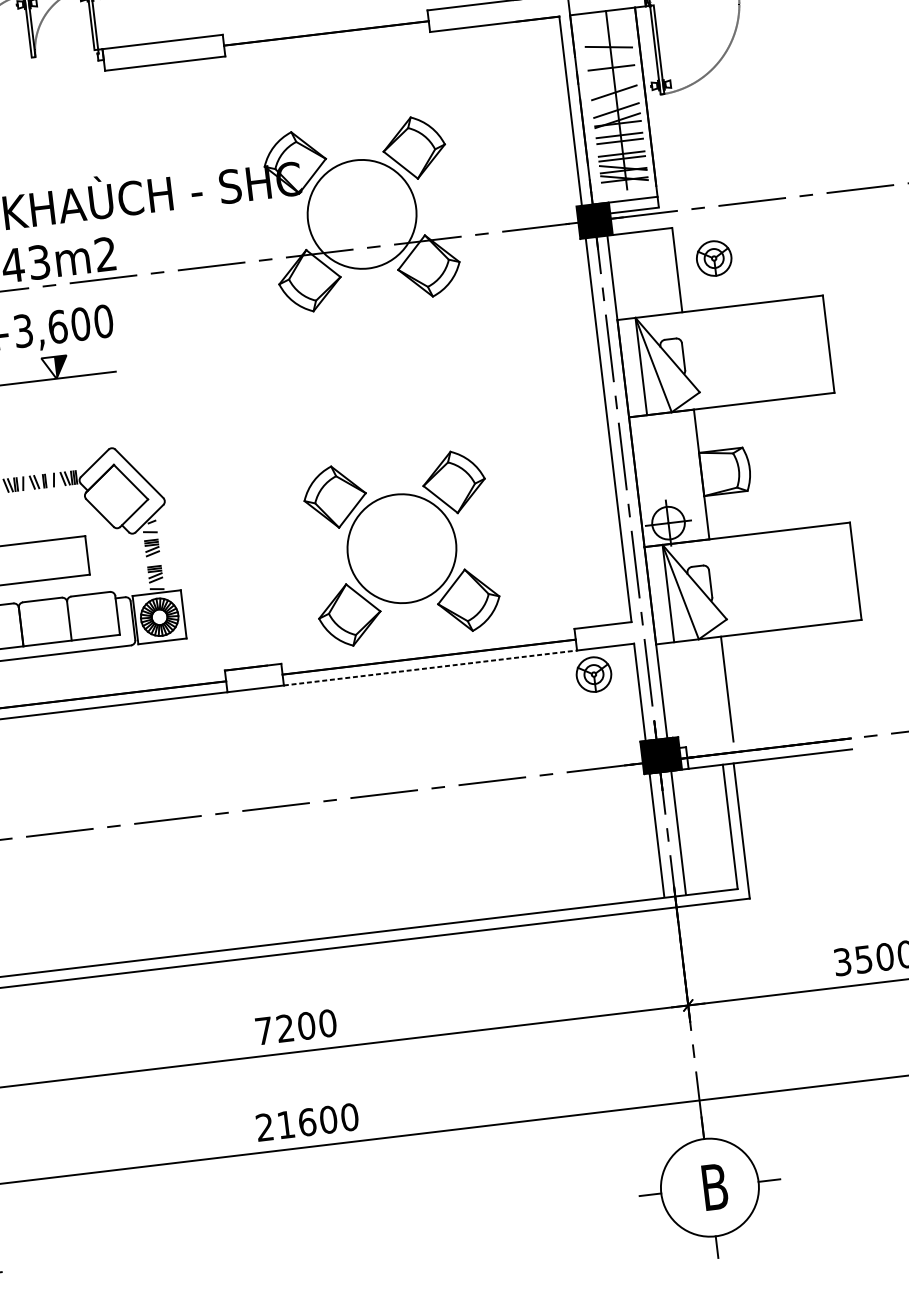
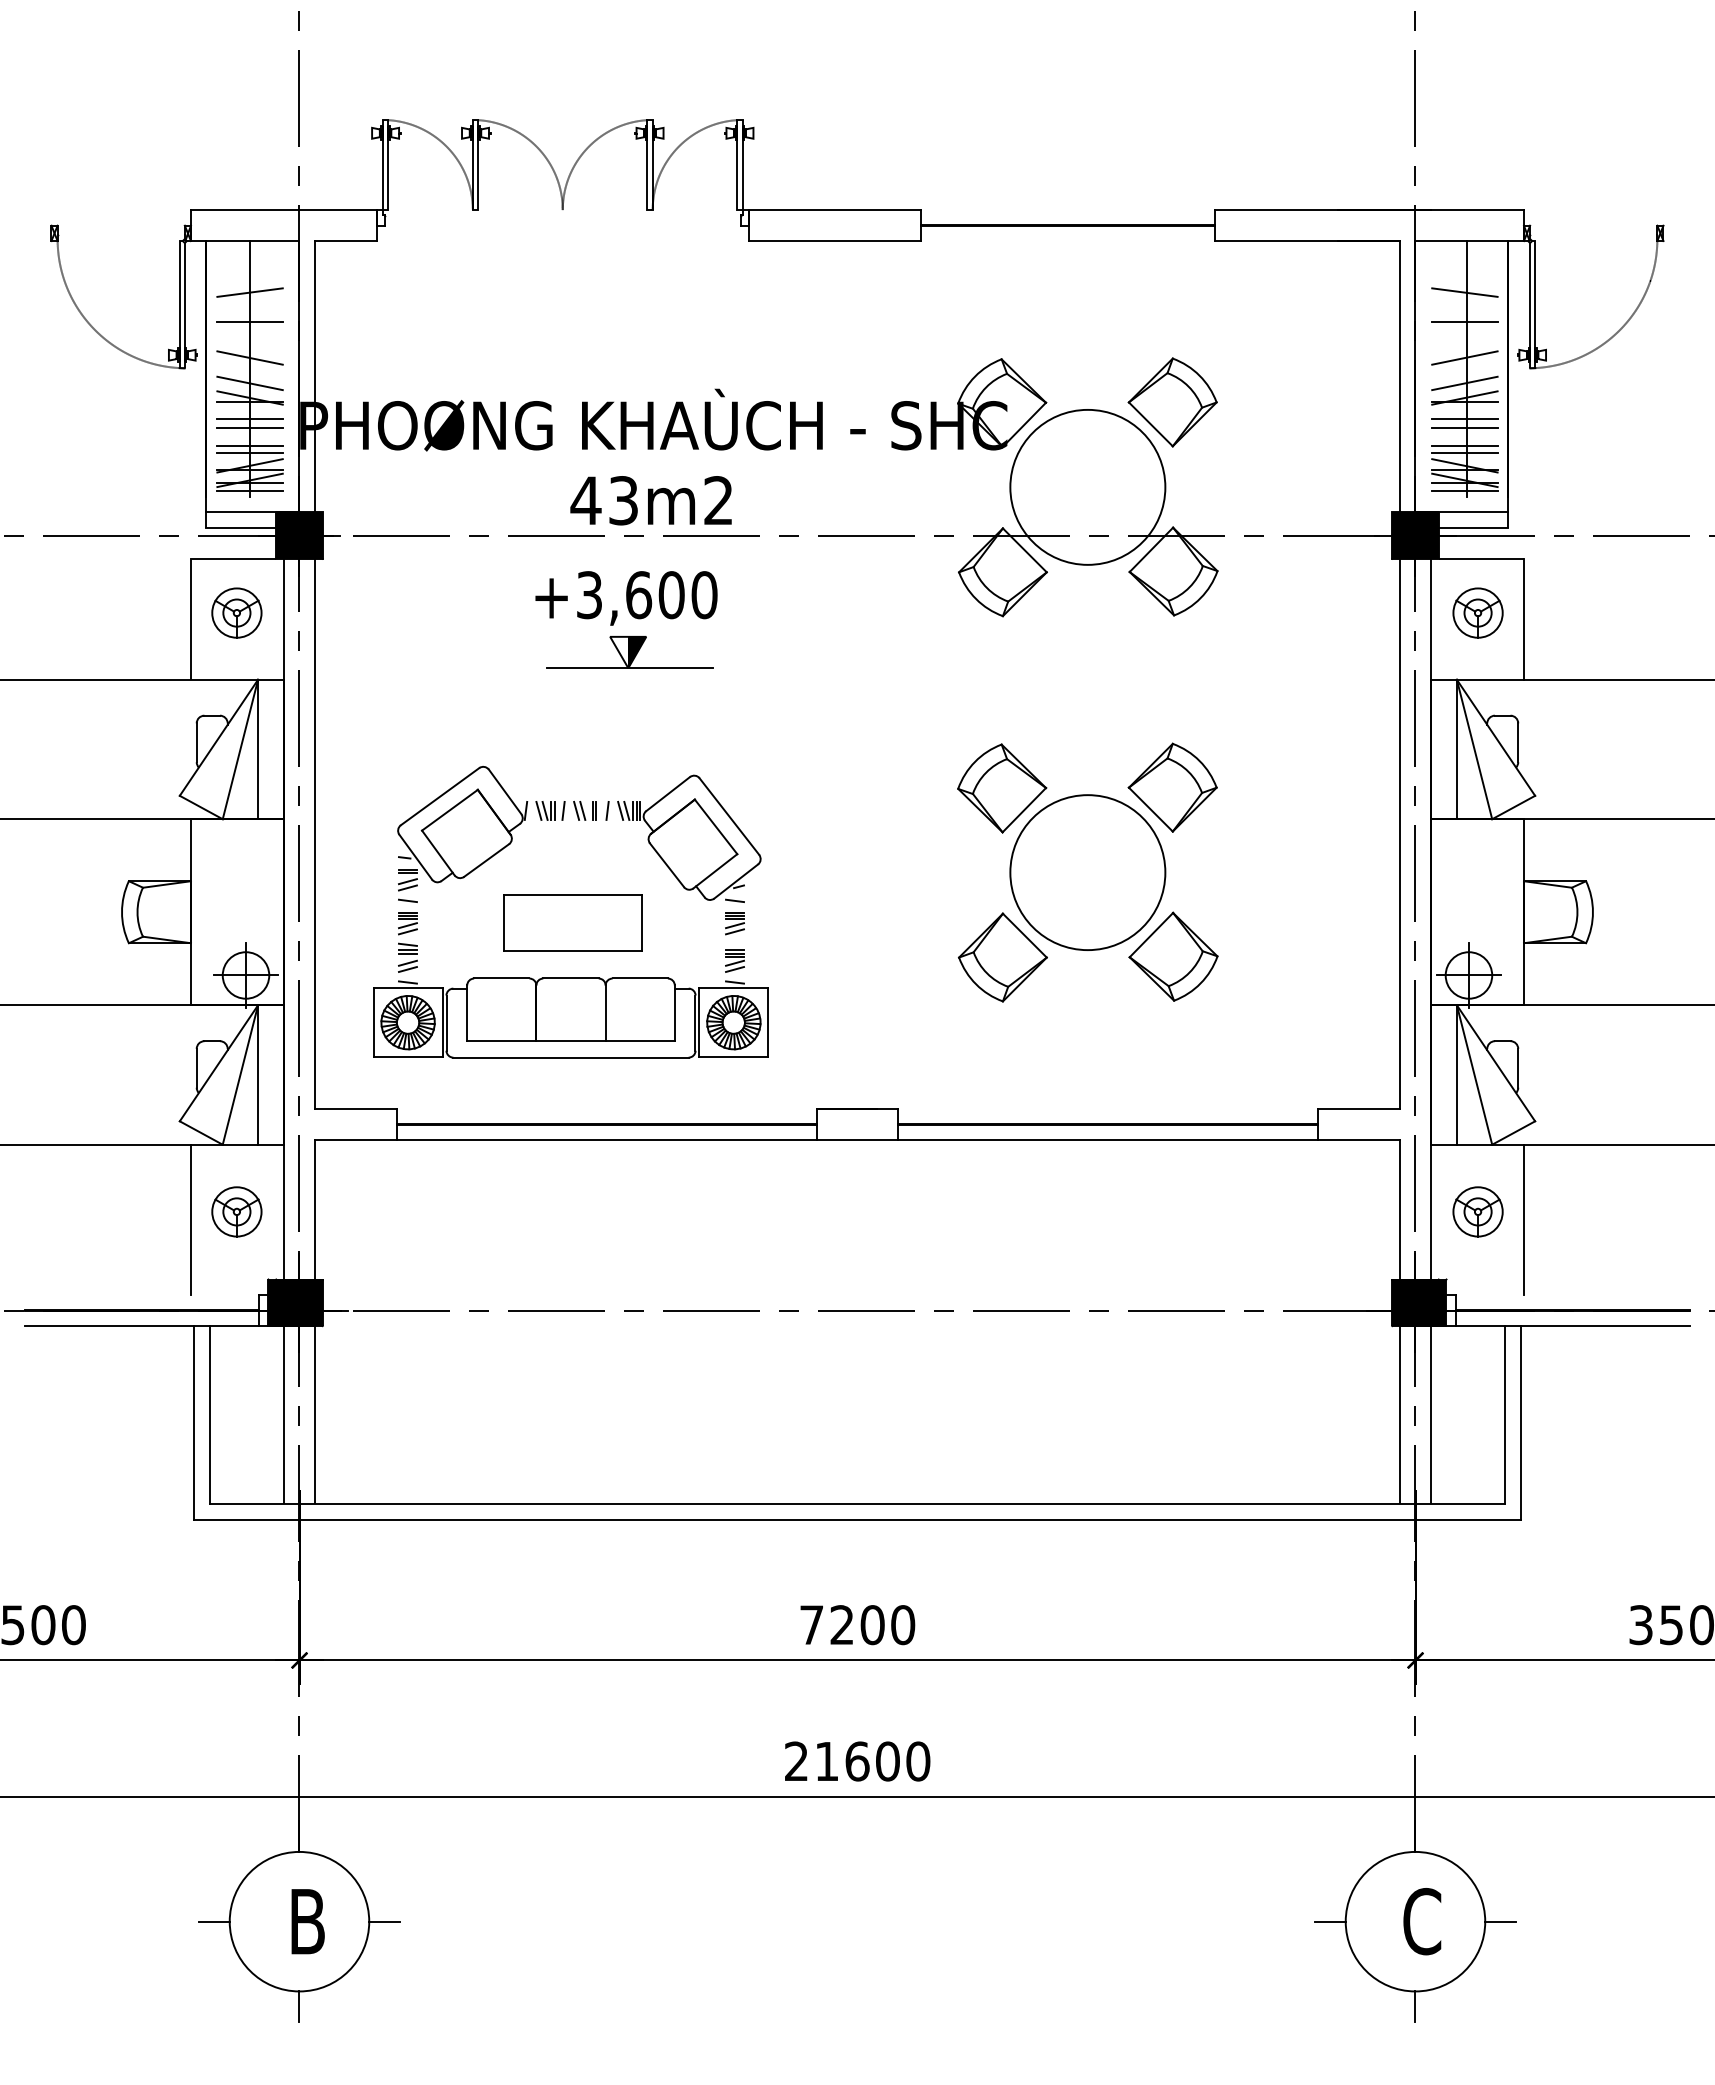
line: (625, 185) -> (1464, 490), added
part: (713, 258) -> (1477, 612), moved
part: (401, 548) -> (1087, 872), moved
line: (430, 668) -> (1108, 1140), dashed -> solid
part: (593, 674) -> (1477, 1211), moved
text: (714, 1186) -> (1422, 1921), B -> C

